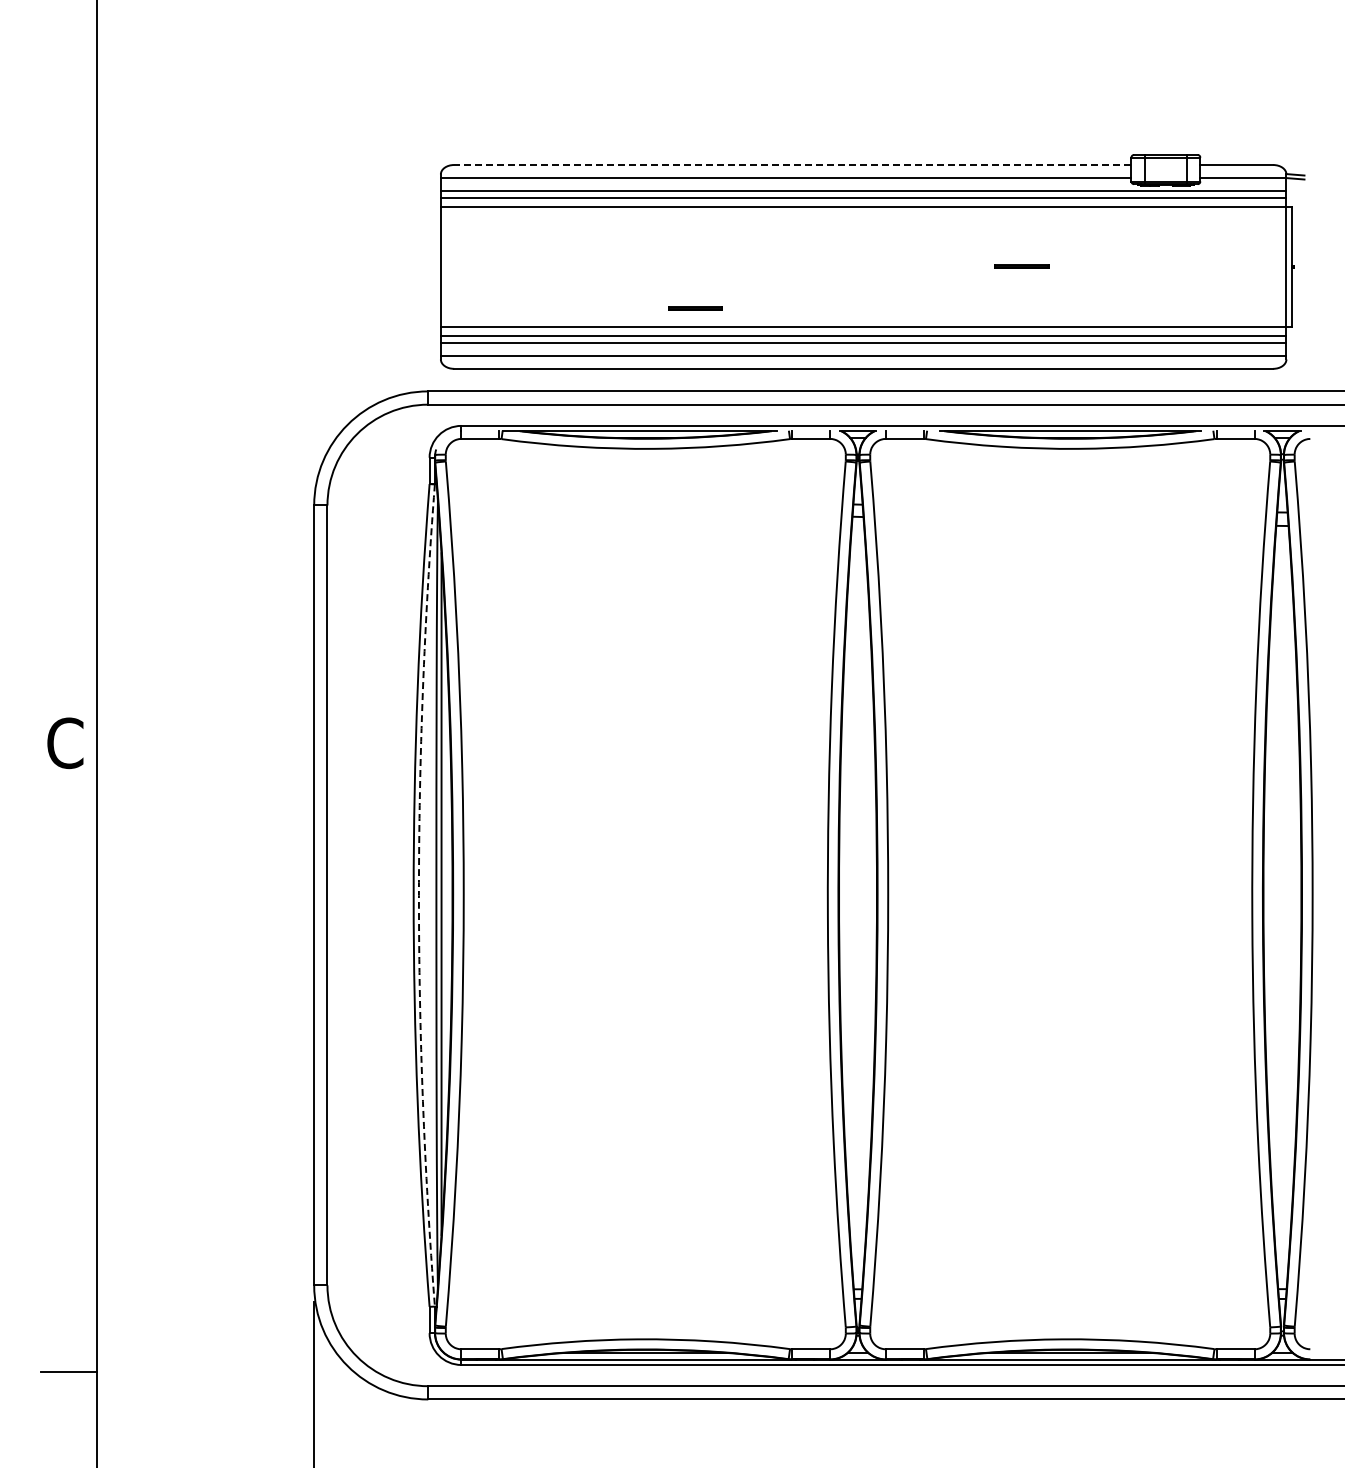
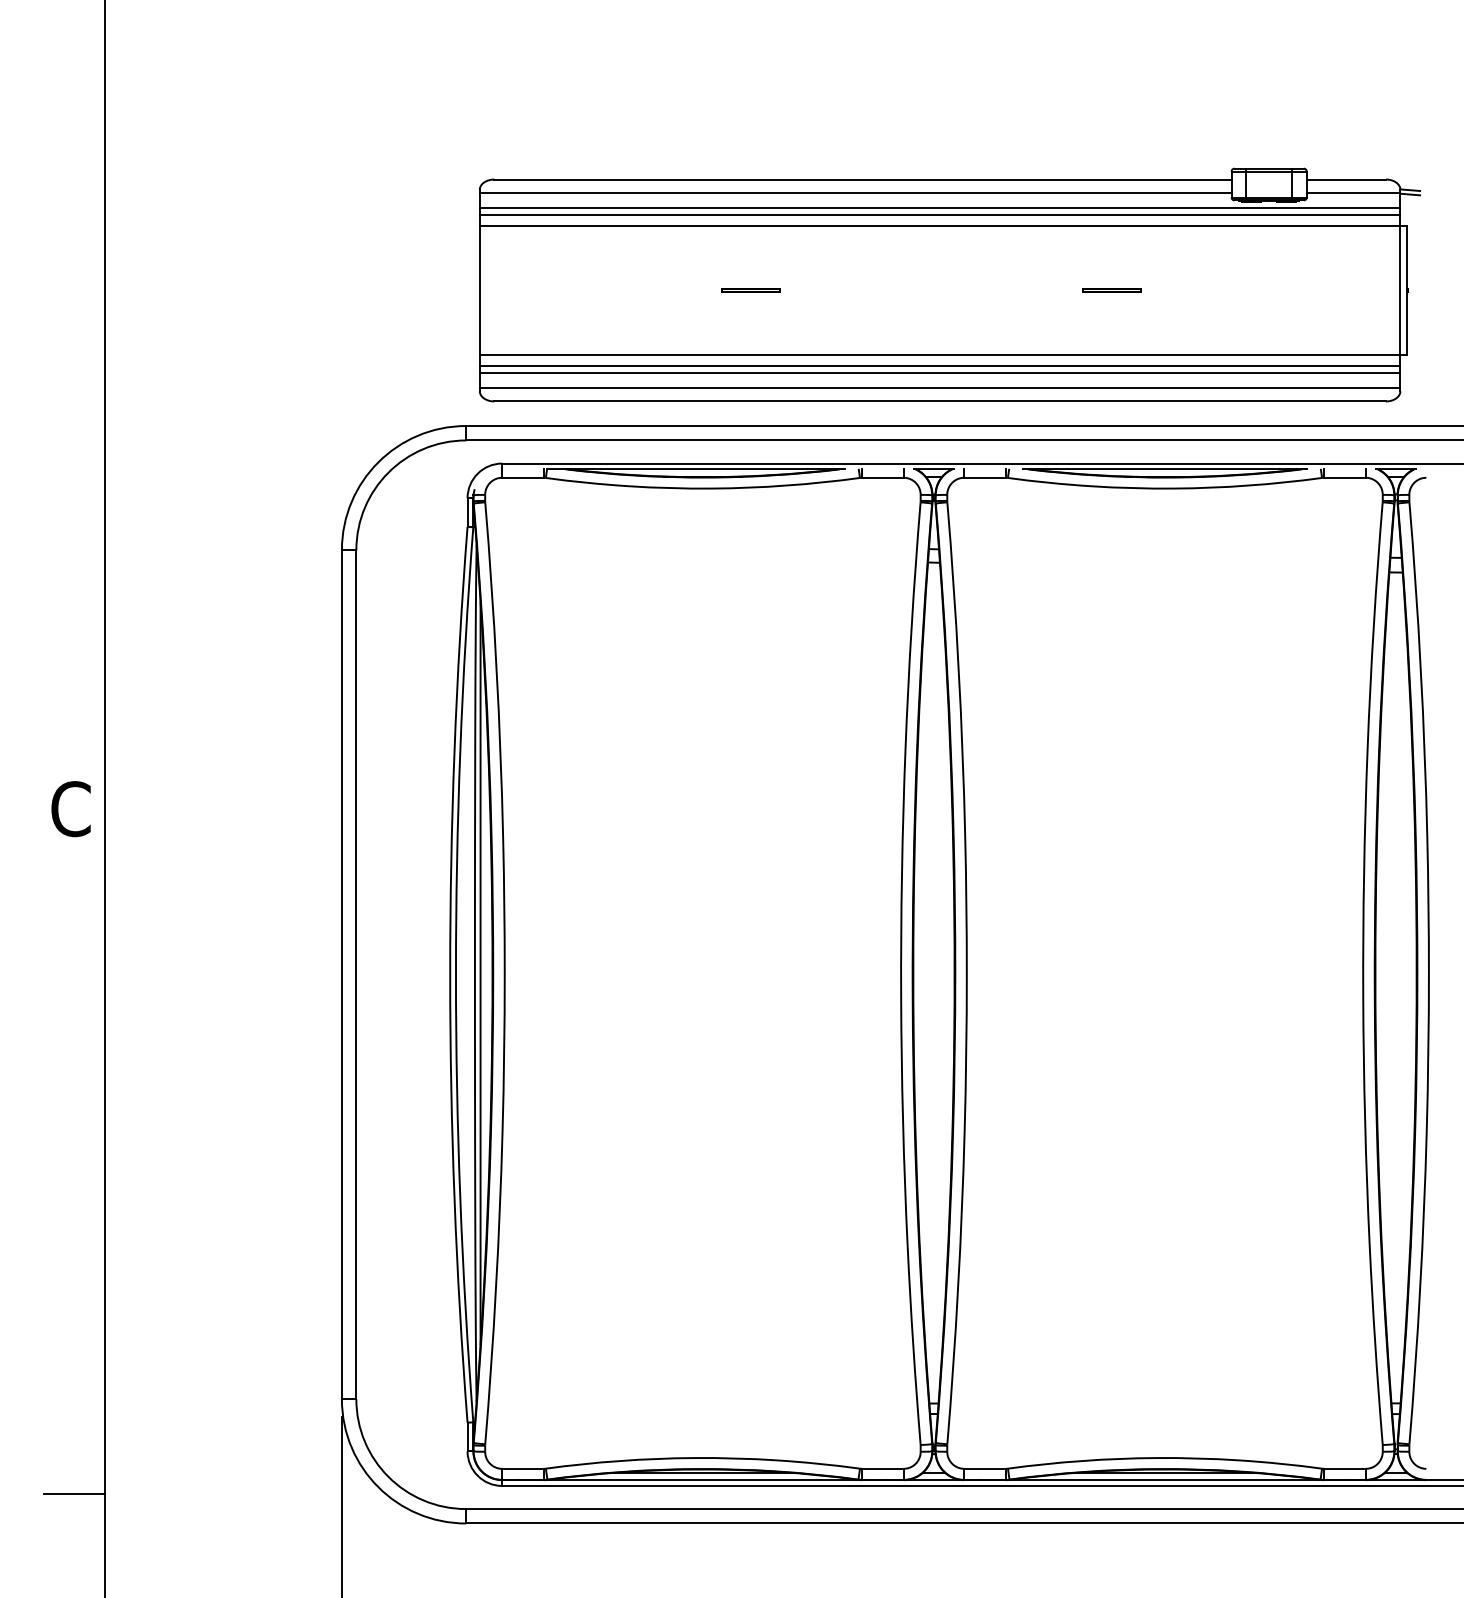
line: (792, 165) -> (862, 180), dashed -> solid
line: (695, 308) -> (751, 290), moved
arc: (418, 895) -> (455, 974), dashed -> solid

